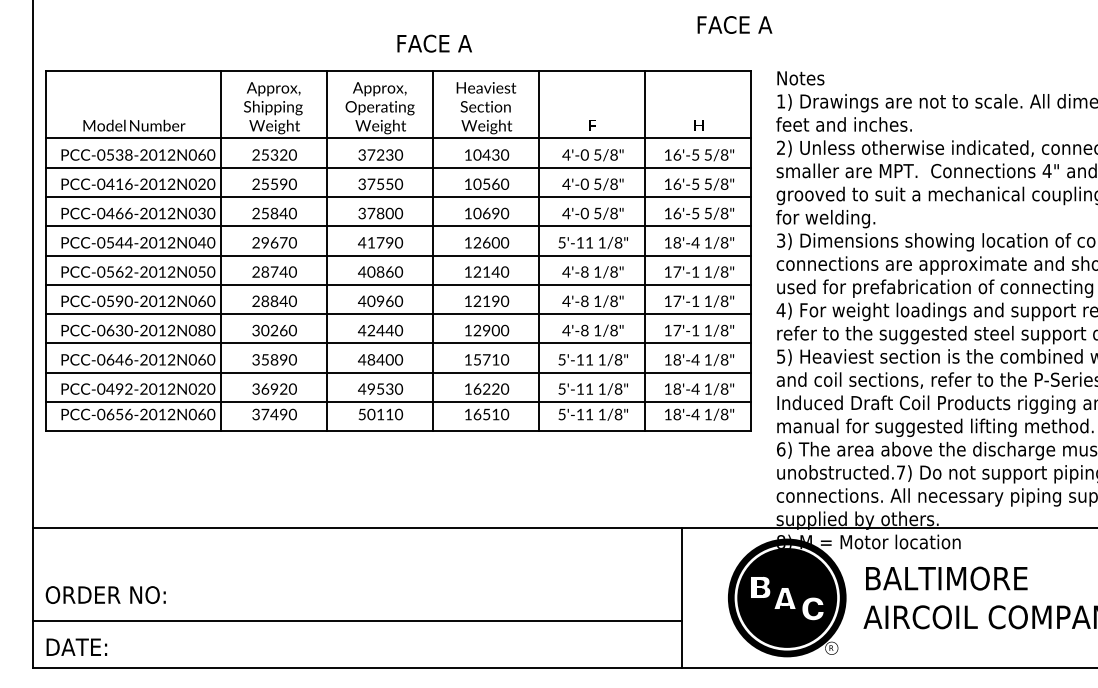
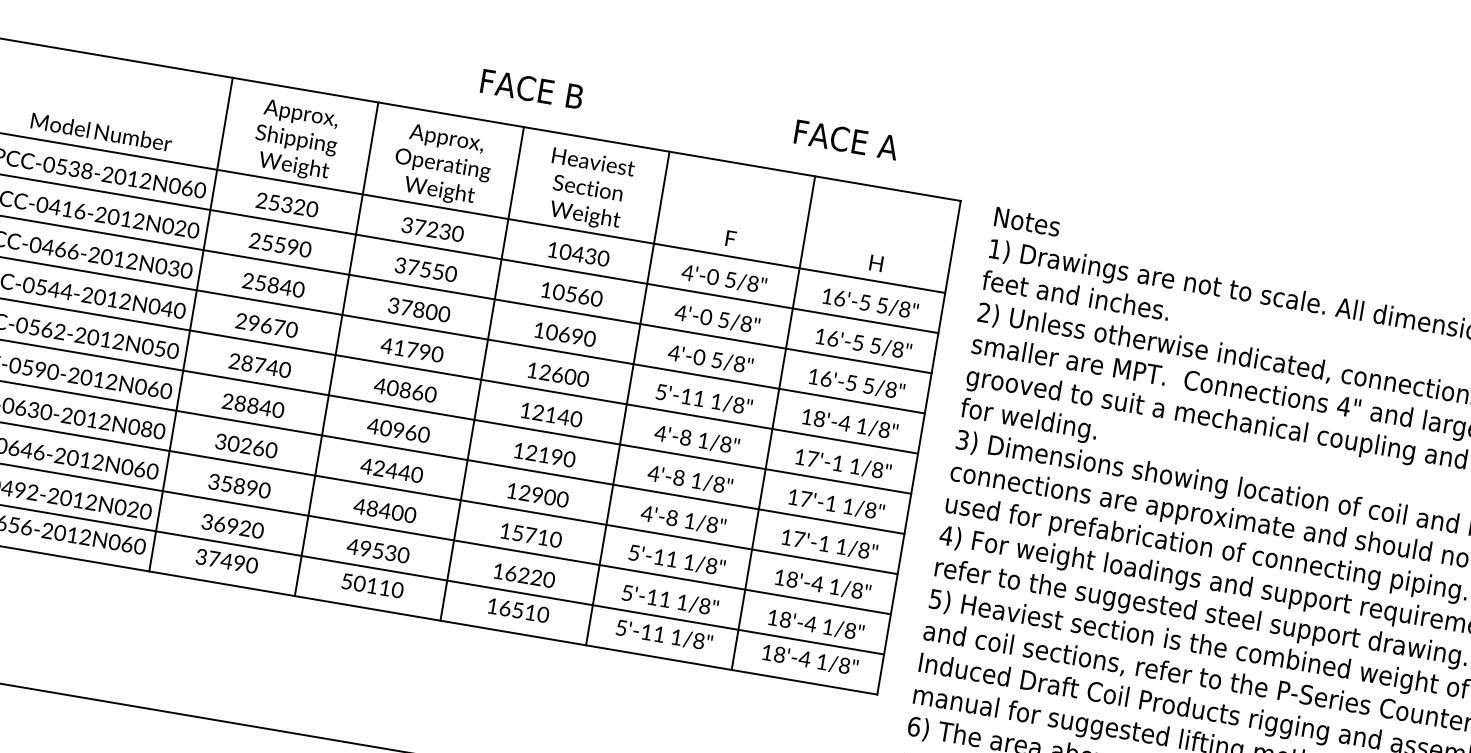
text: (734, 24) -> (846, 139), moved
text: (464, 43) -> (573, 96), FACE A -> FACE B

